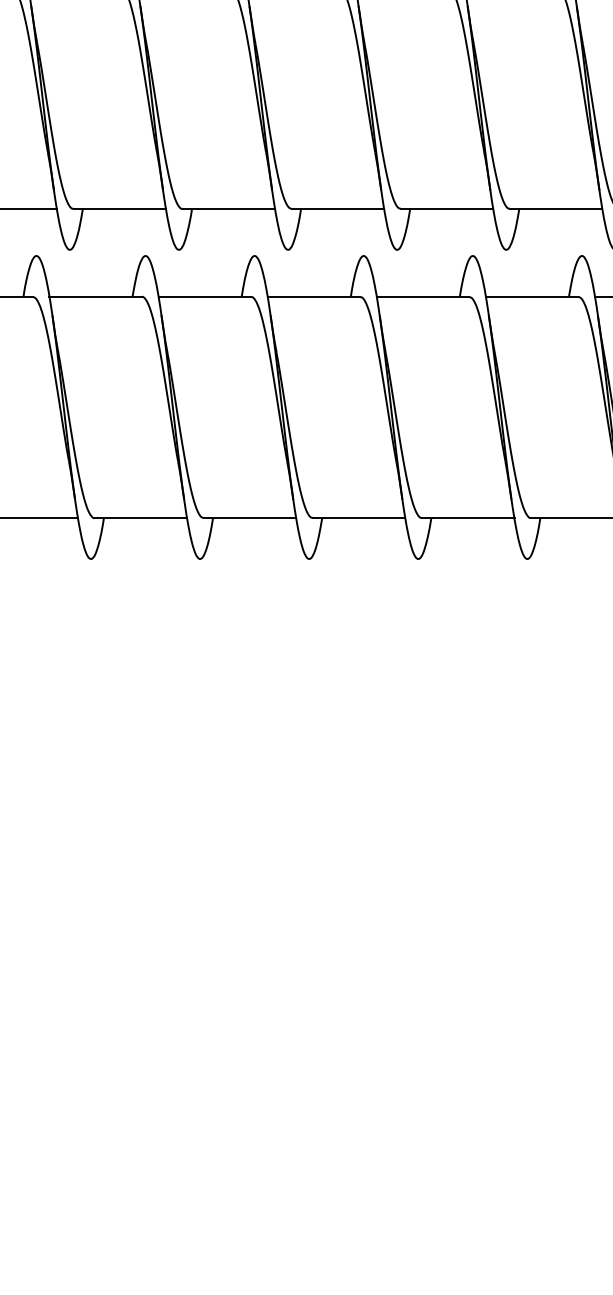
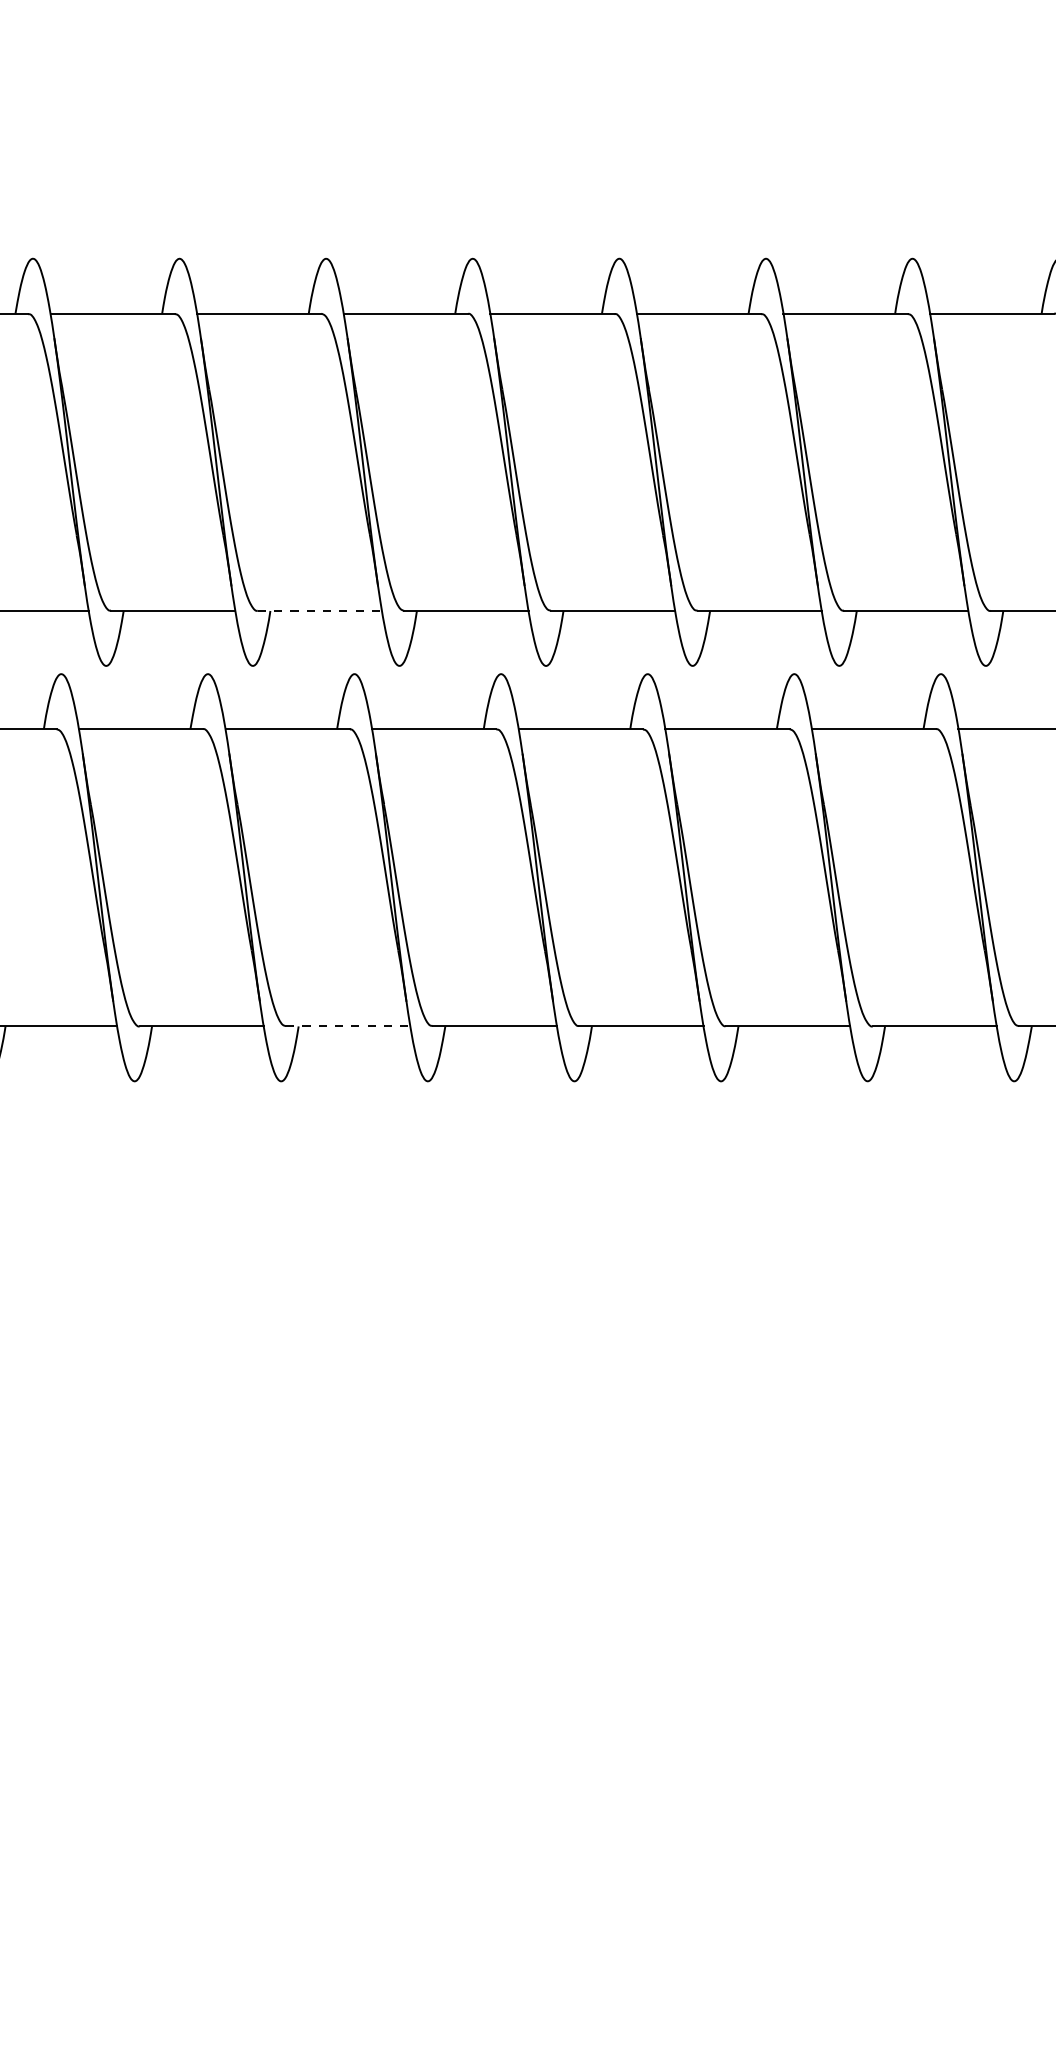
line: (229, 208) -> (320, 610), solid -> dashed
line: (250, 518) -> (348, 1026), solid -> dashed

